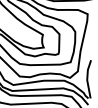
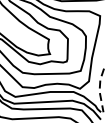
line: (87, 79) -> (99, 90), solid -> dashed

